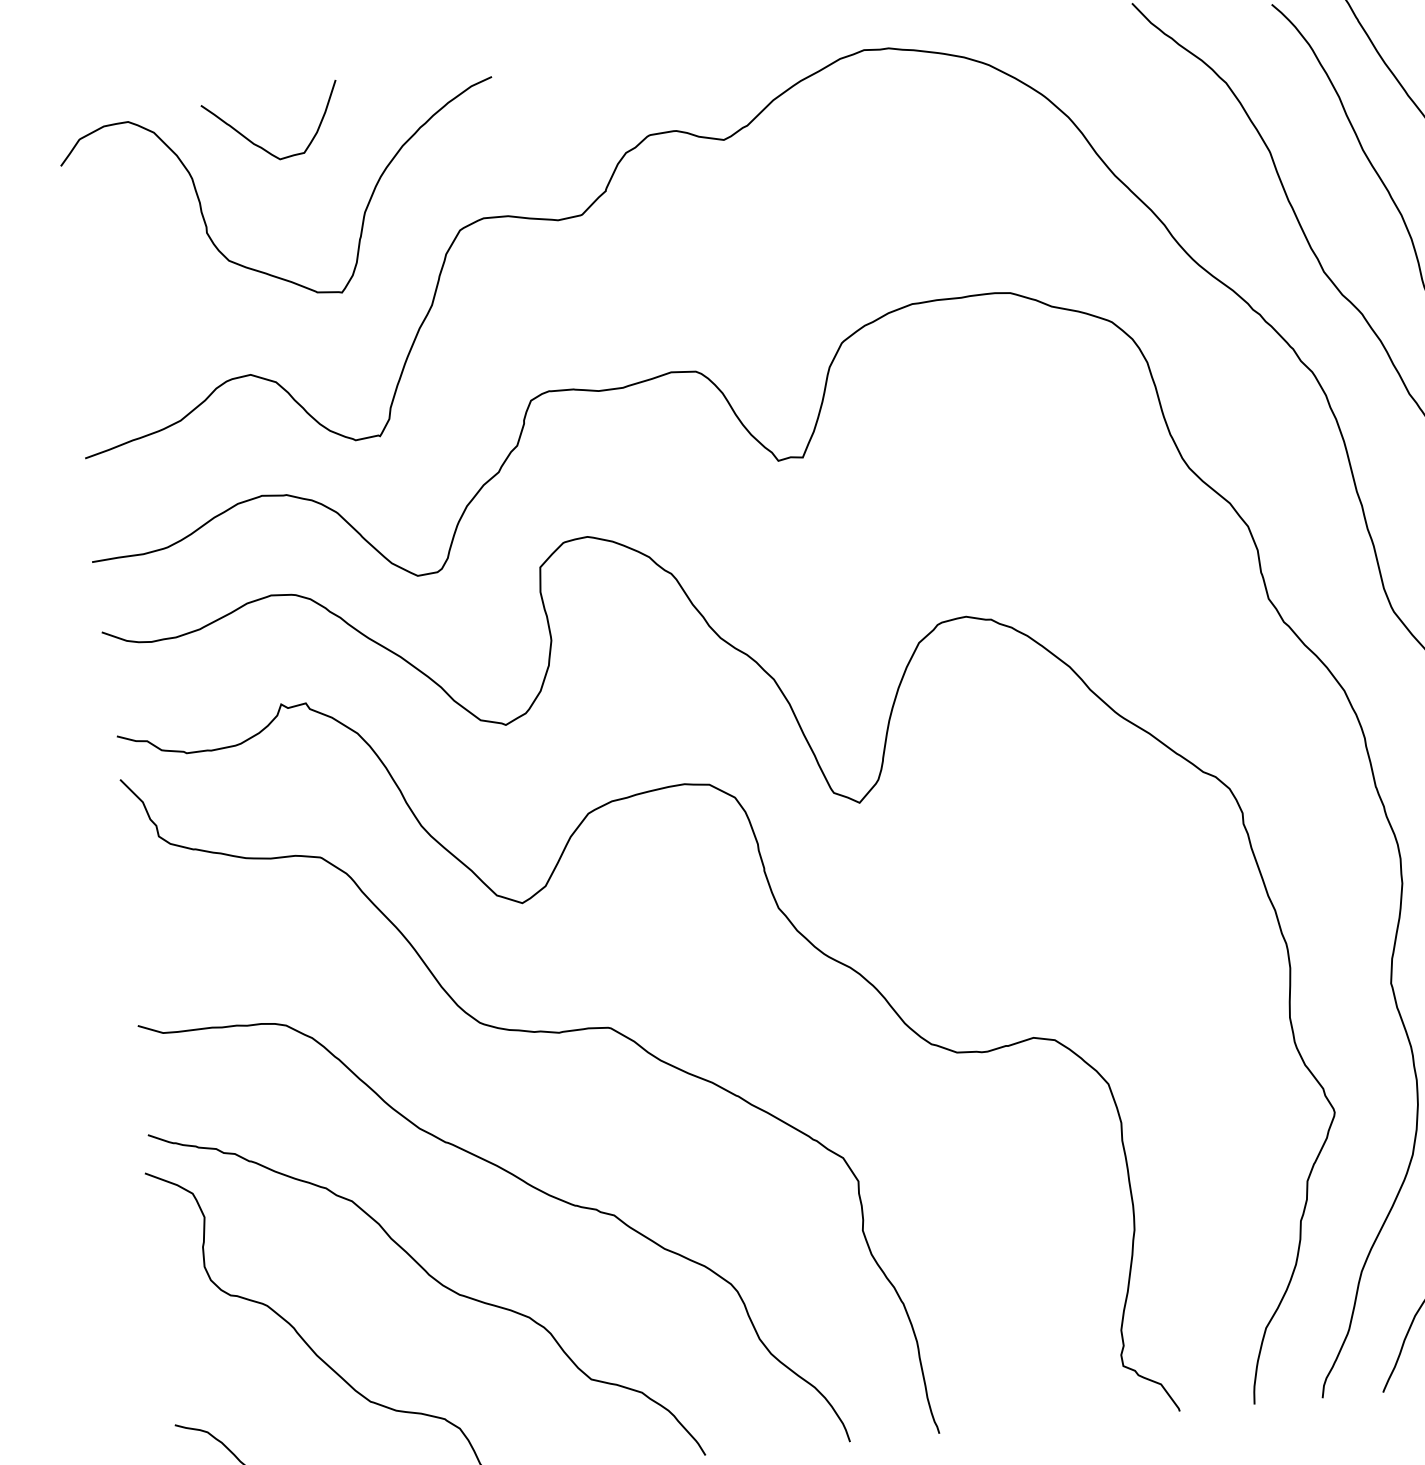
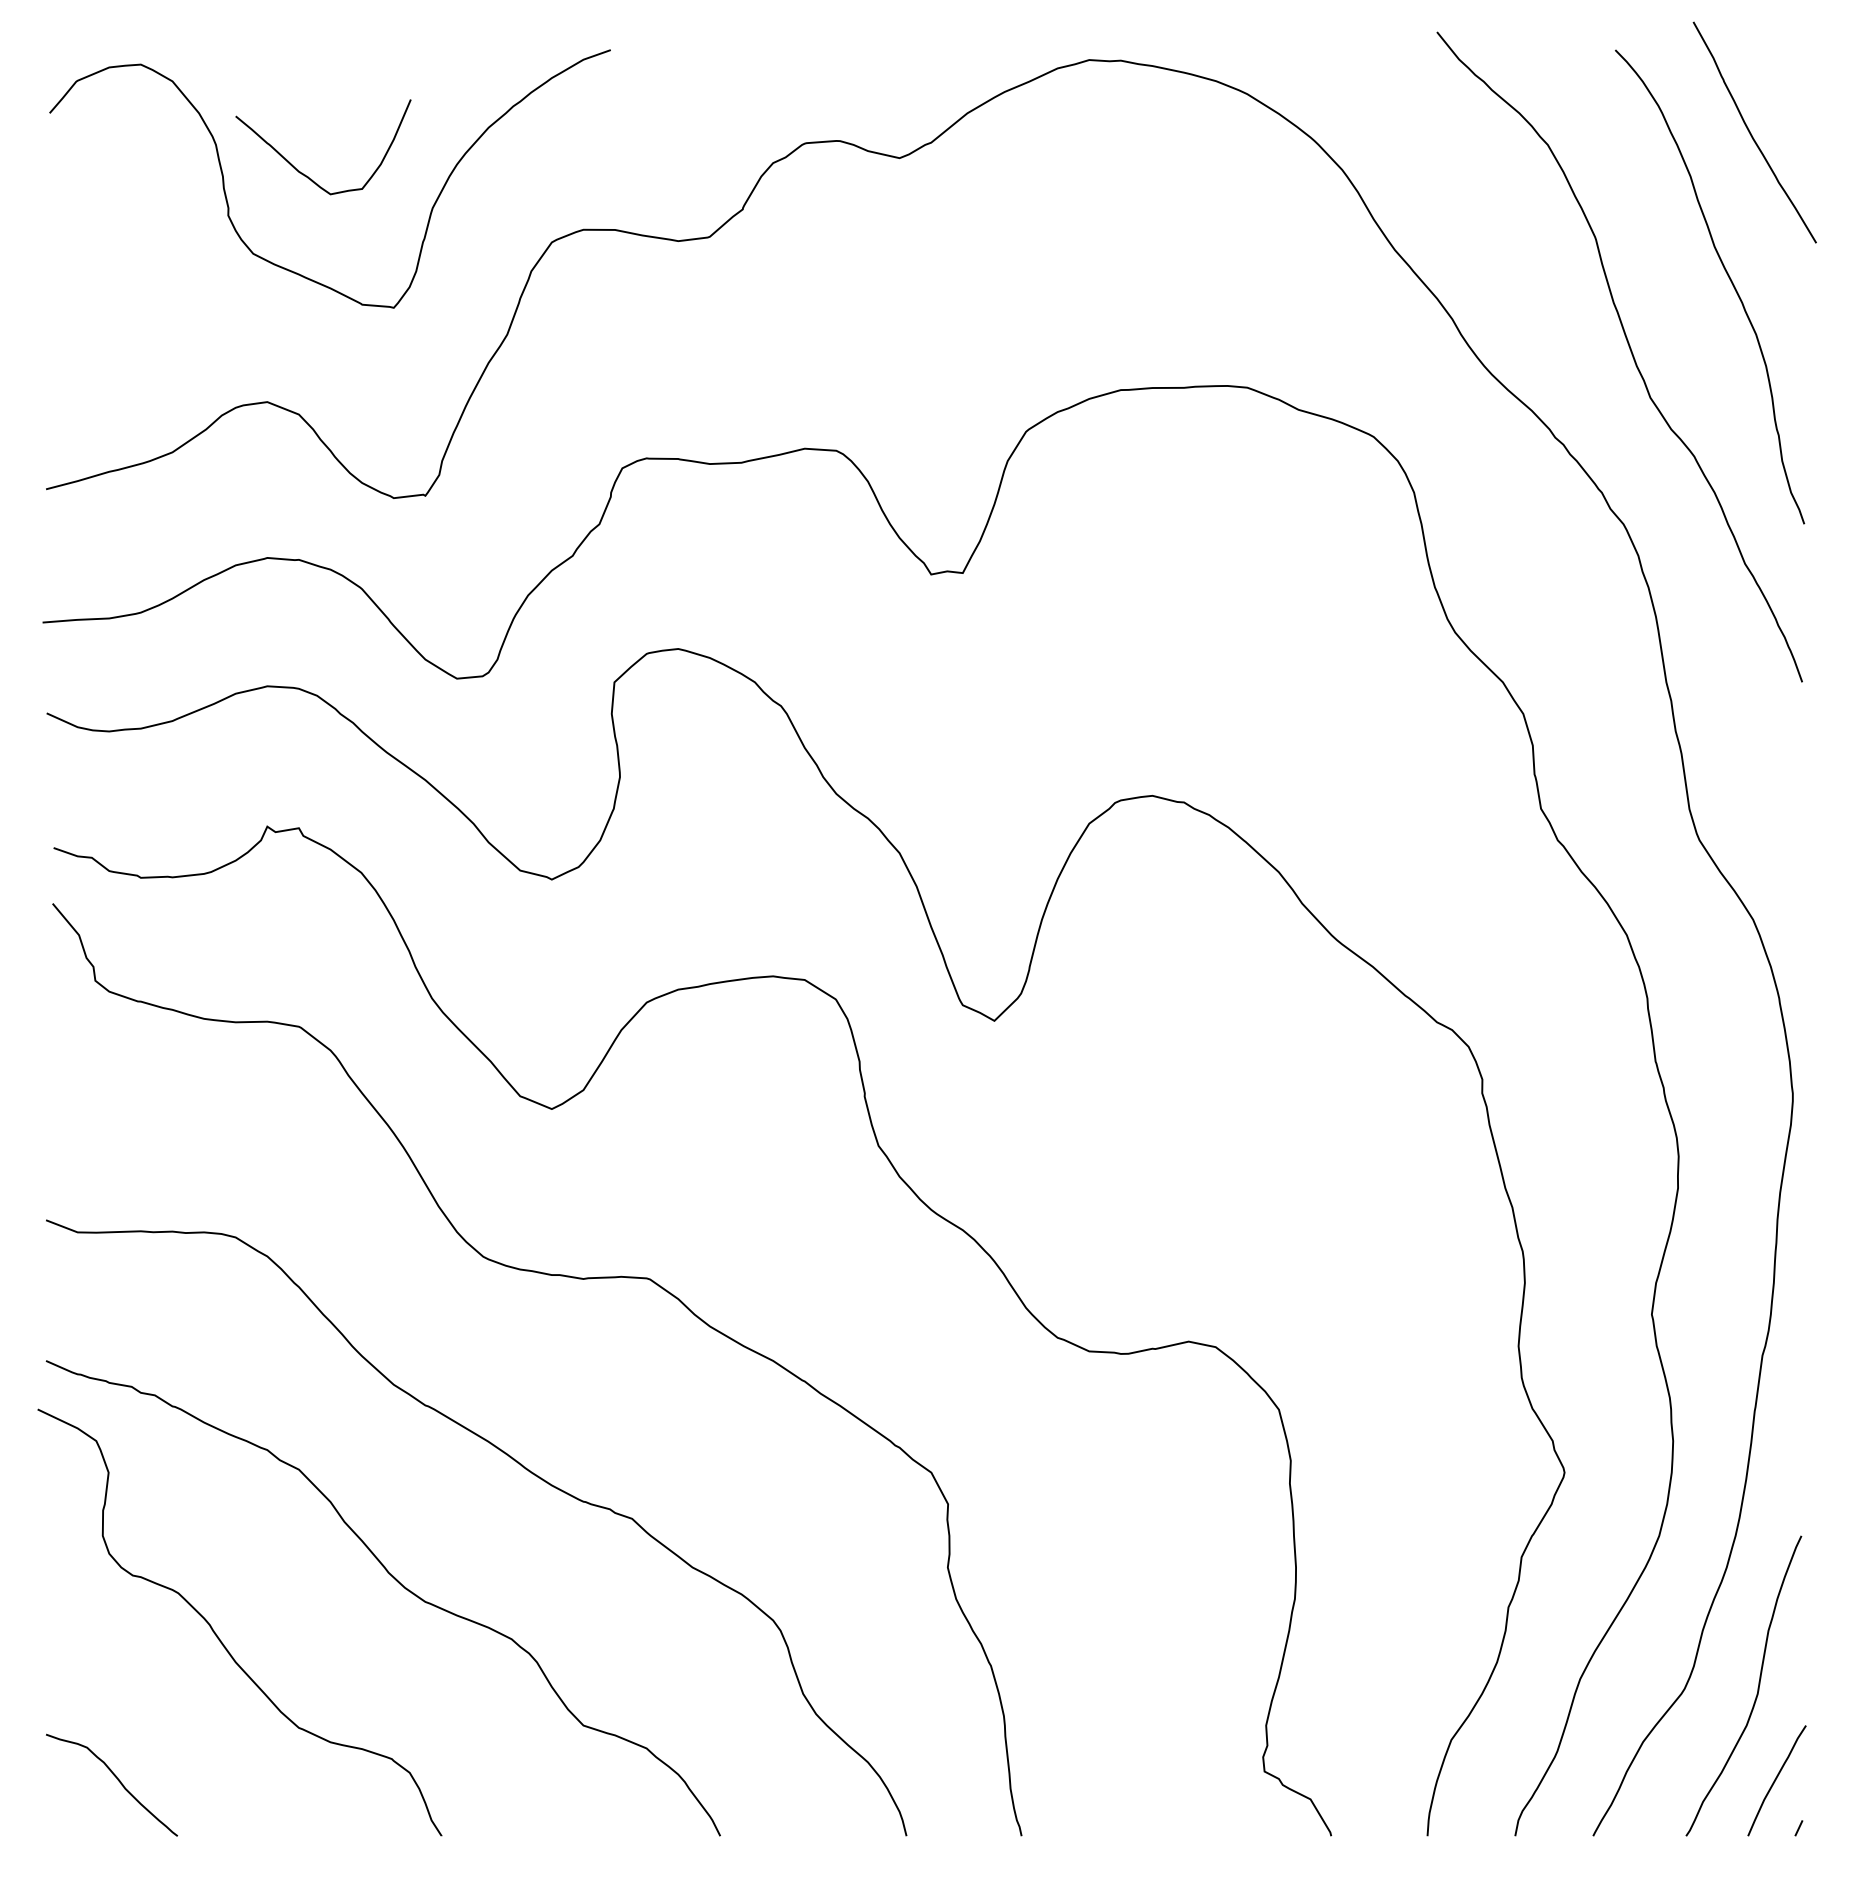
curve: (259, 145) -> (305, 174), moved

